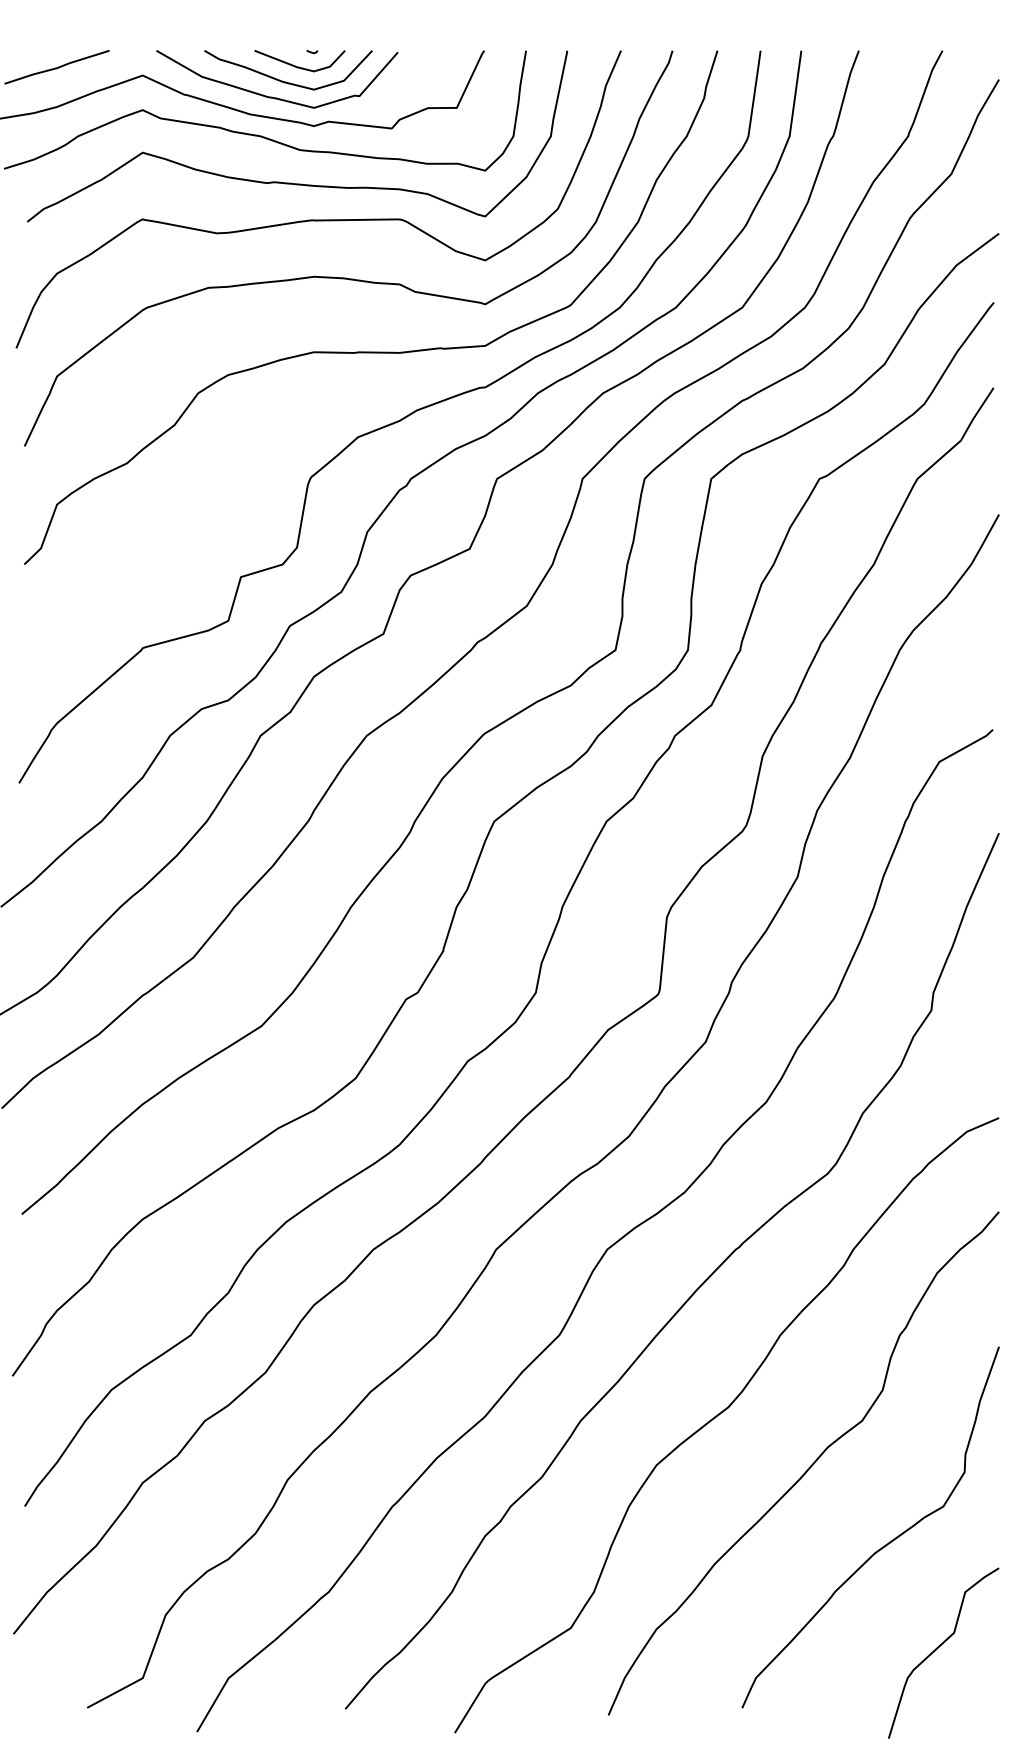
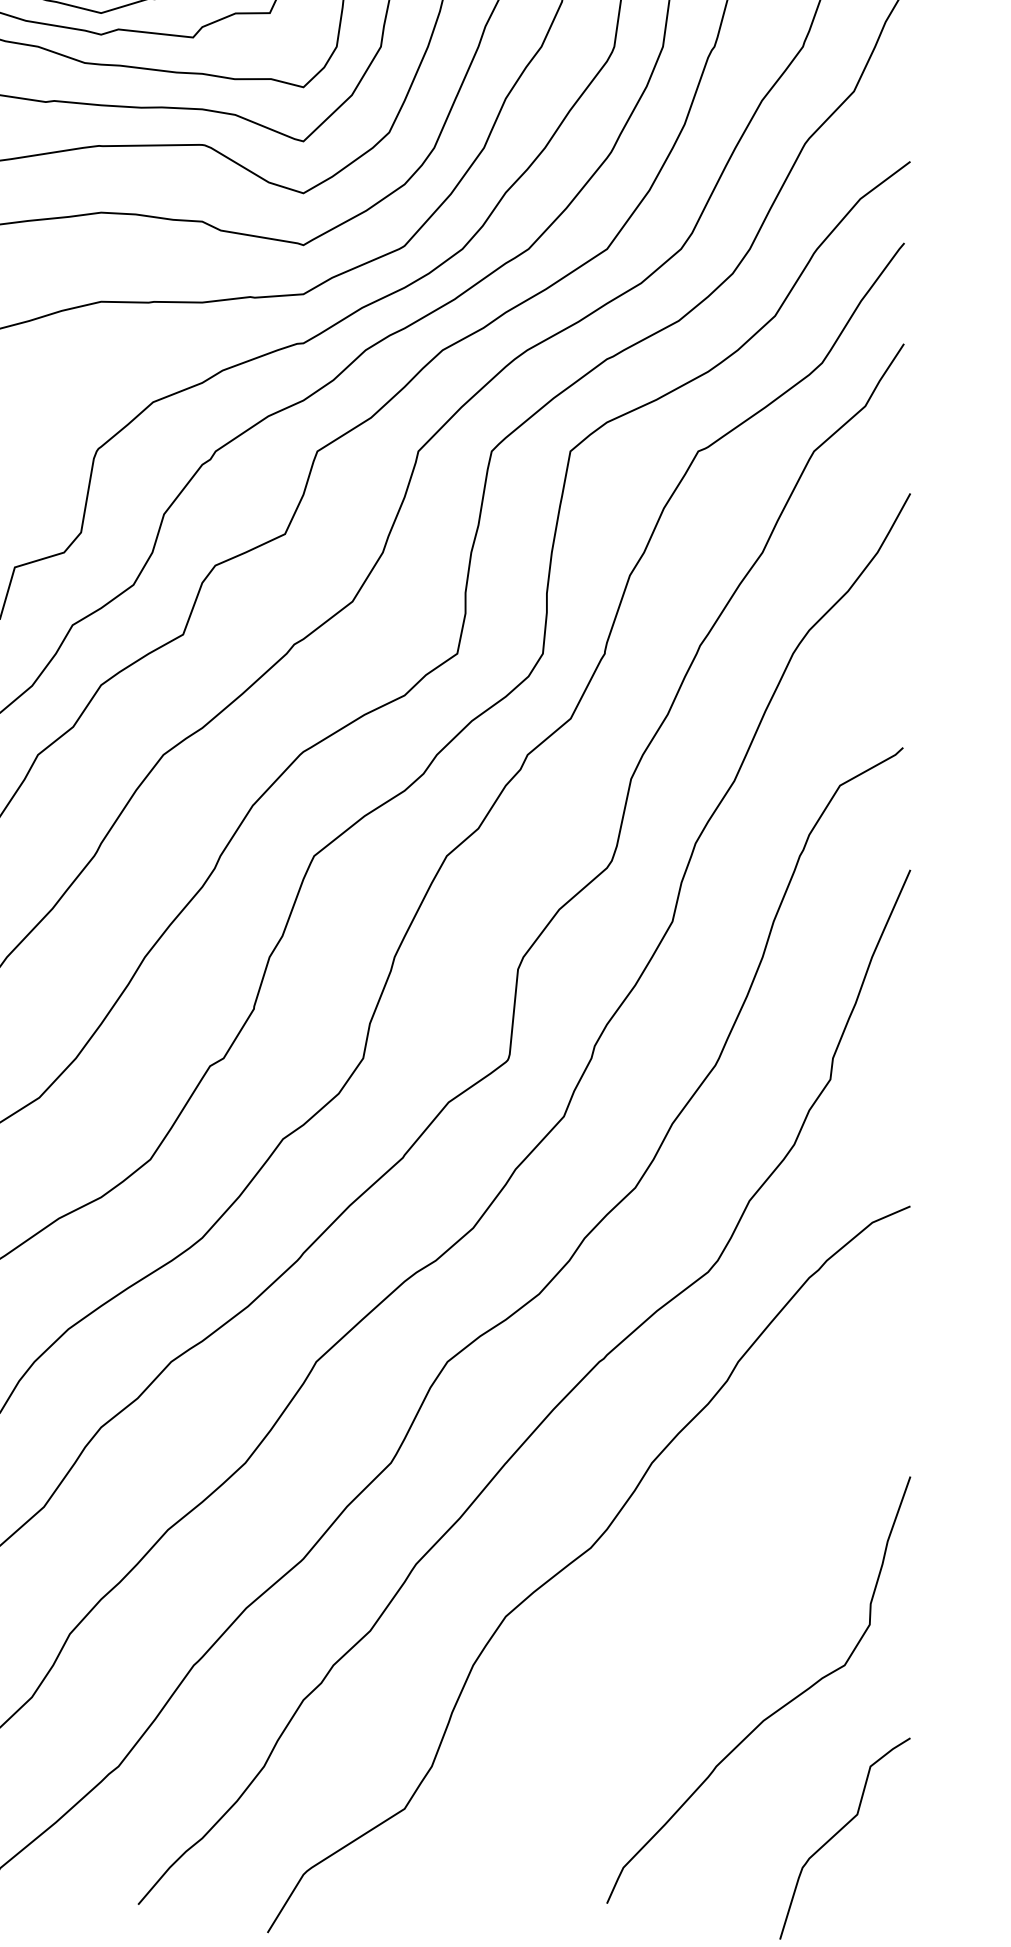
curve: (808, 1467) -> (685, 1619), removed

